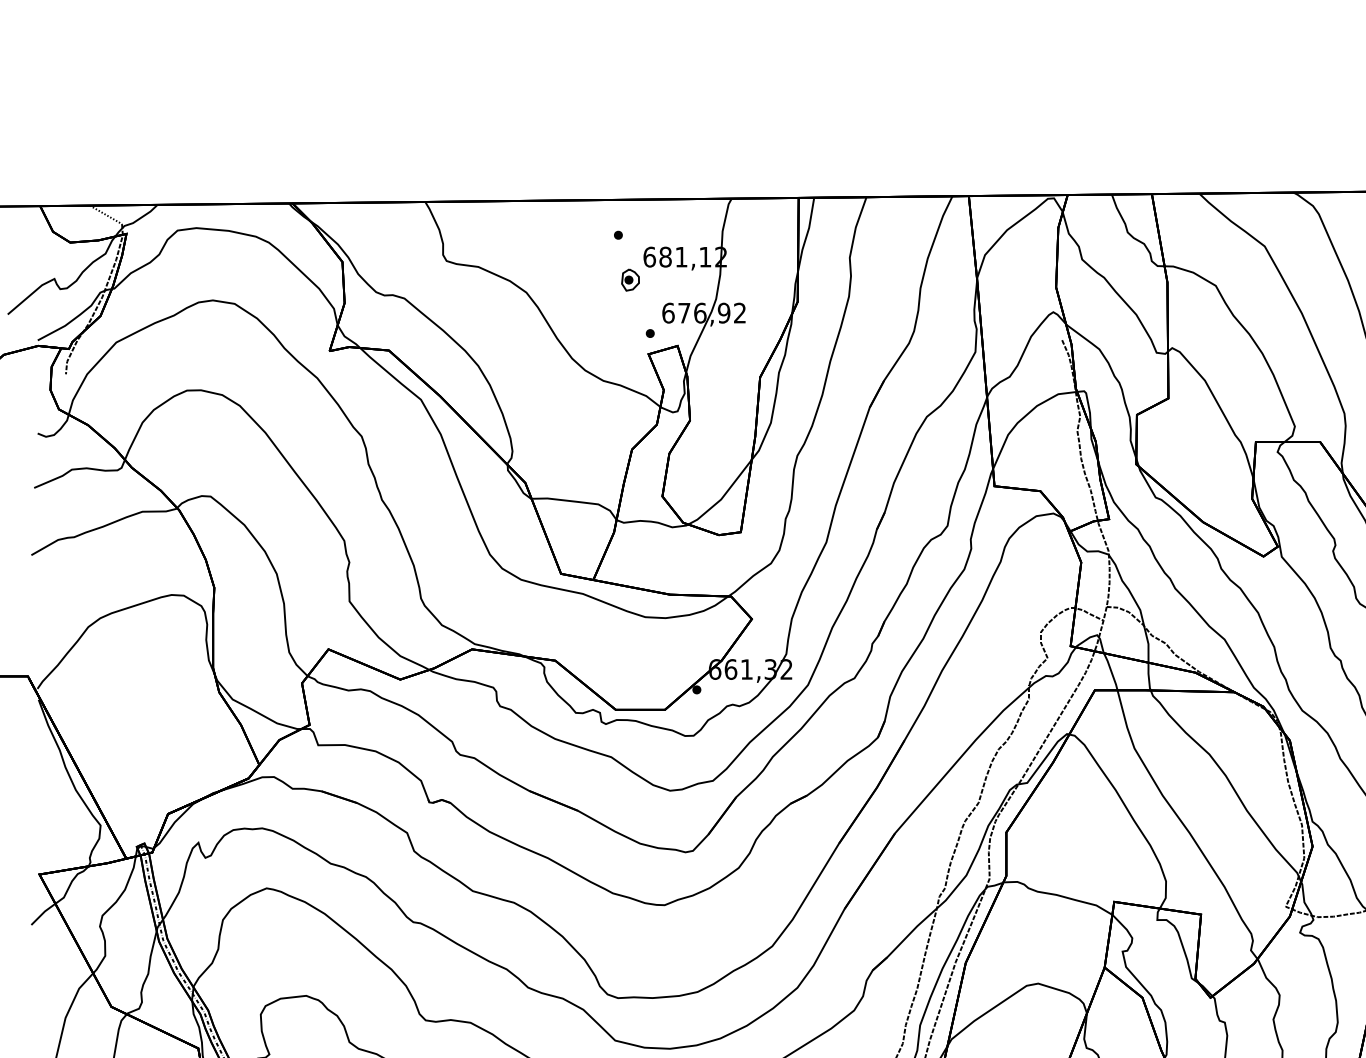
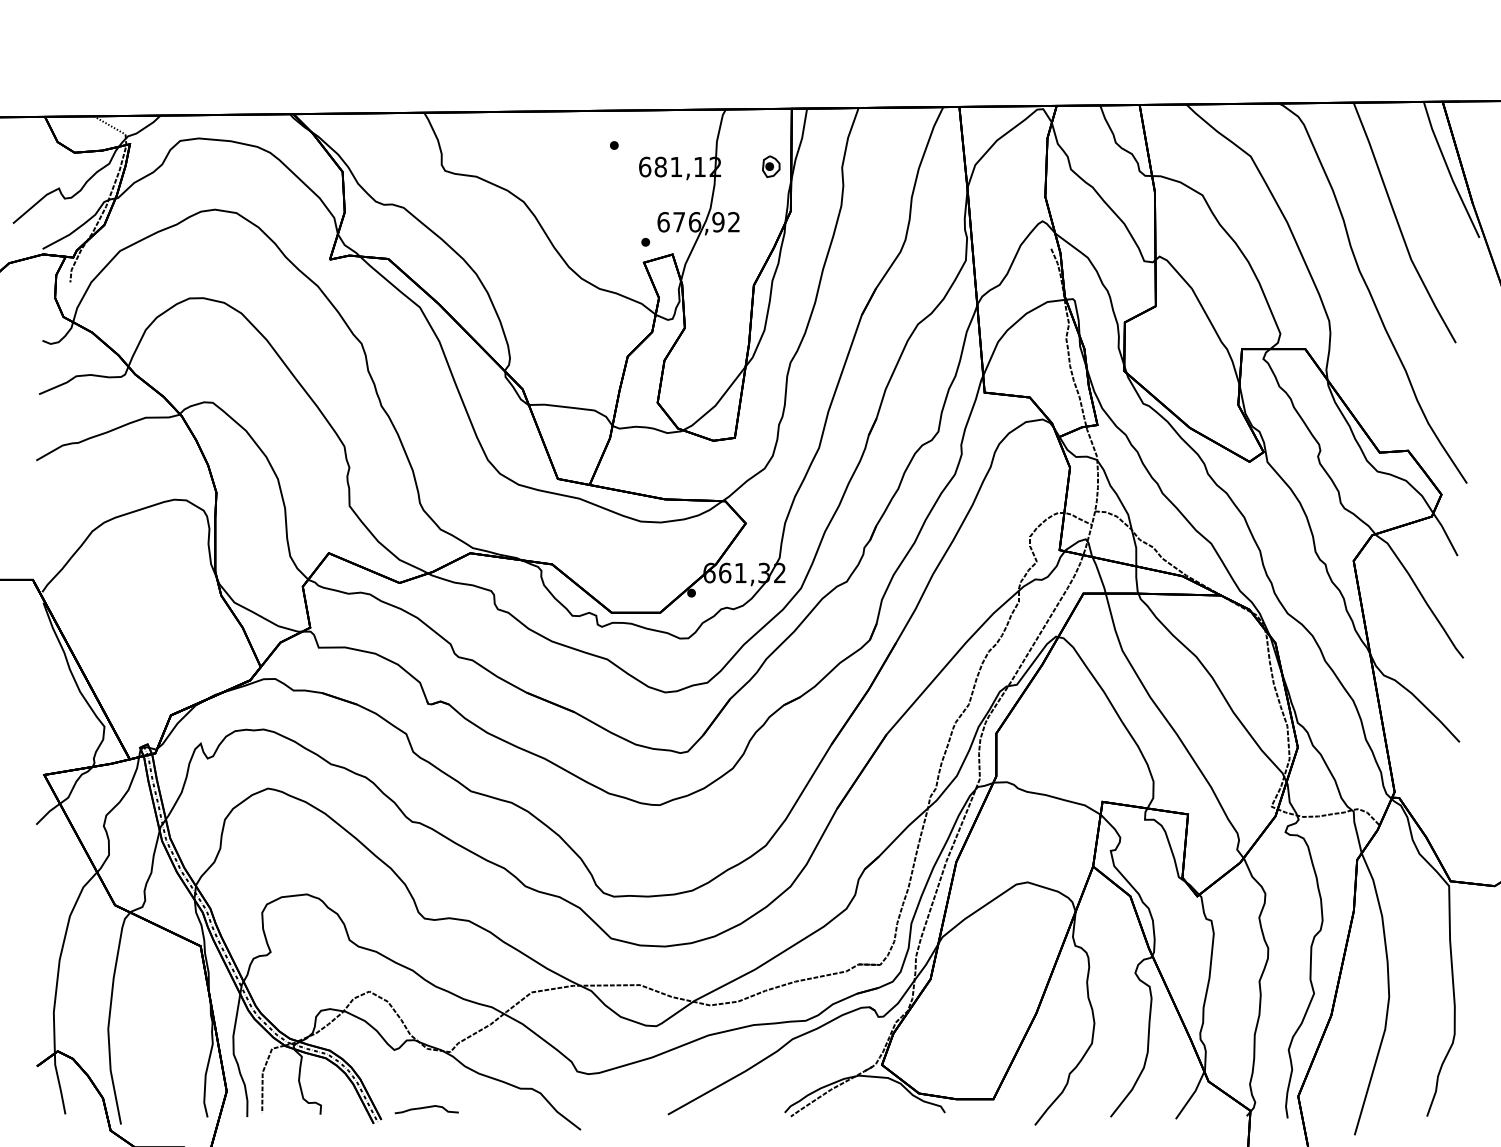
part: (630, 279) -> (771, 166), moved

